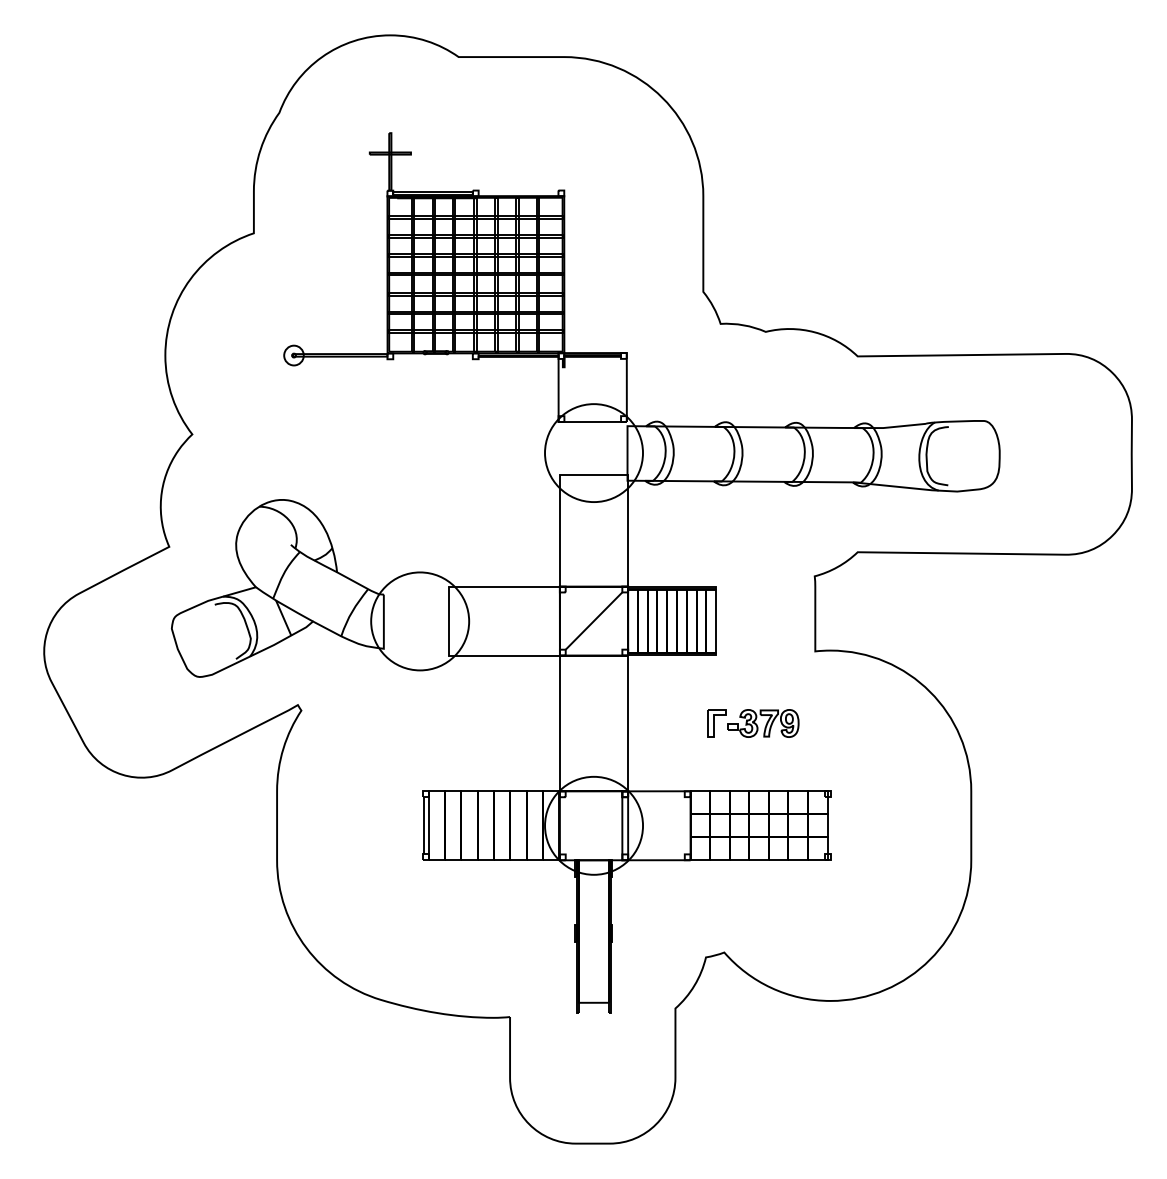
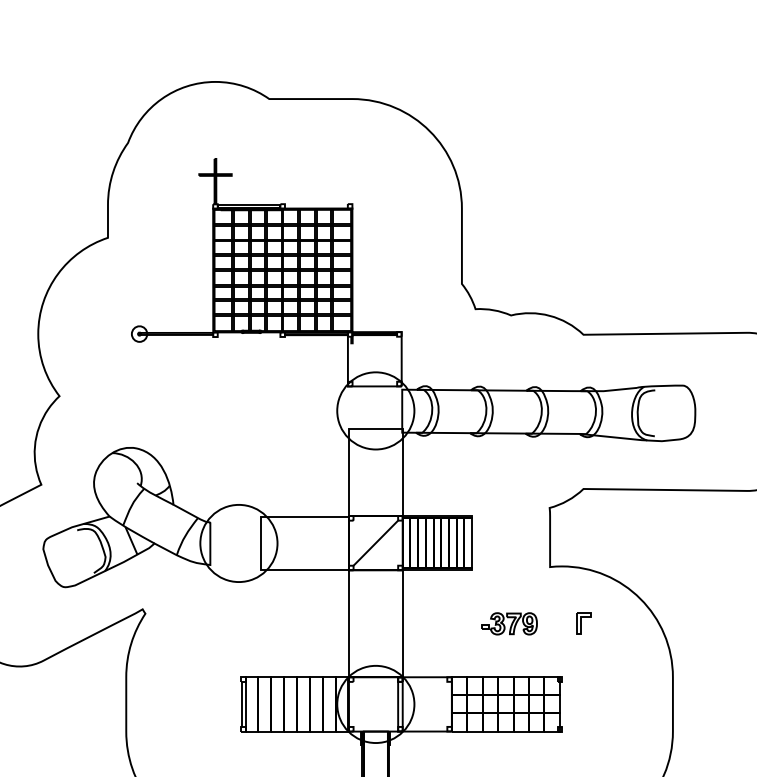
part: (716, 723) -> (583, 623), moved

